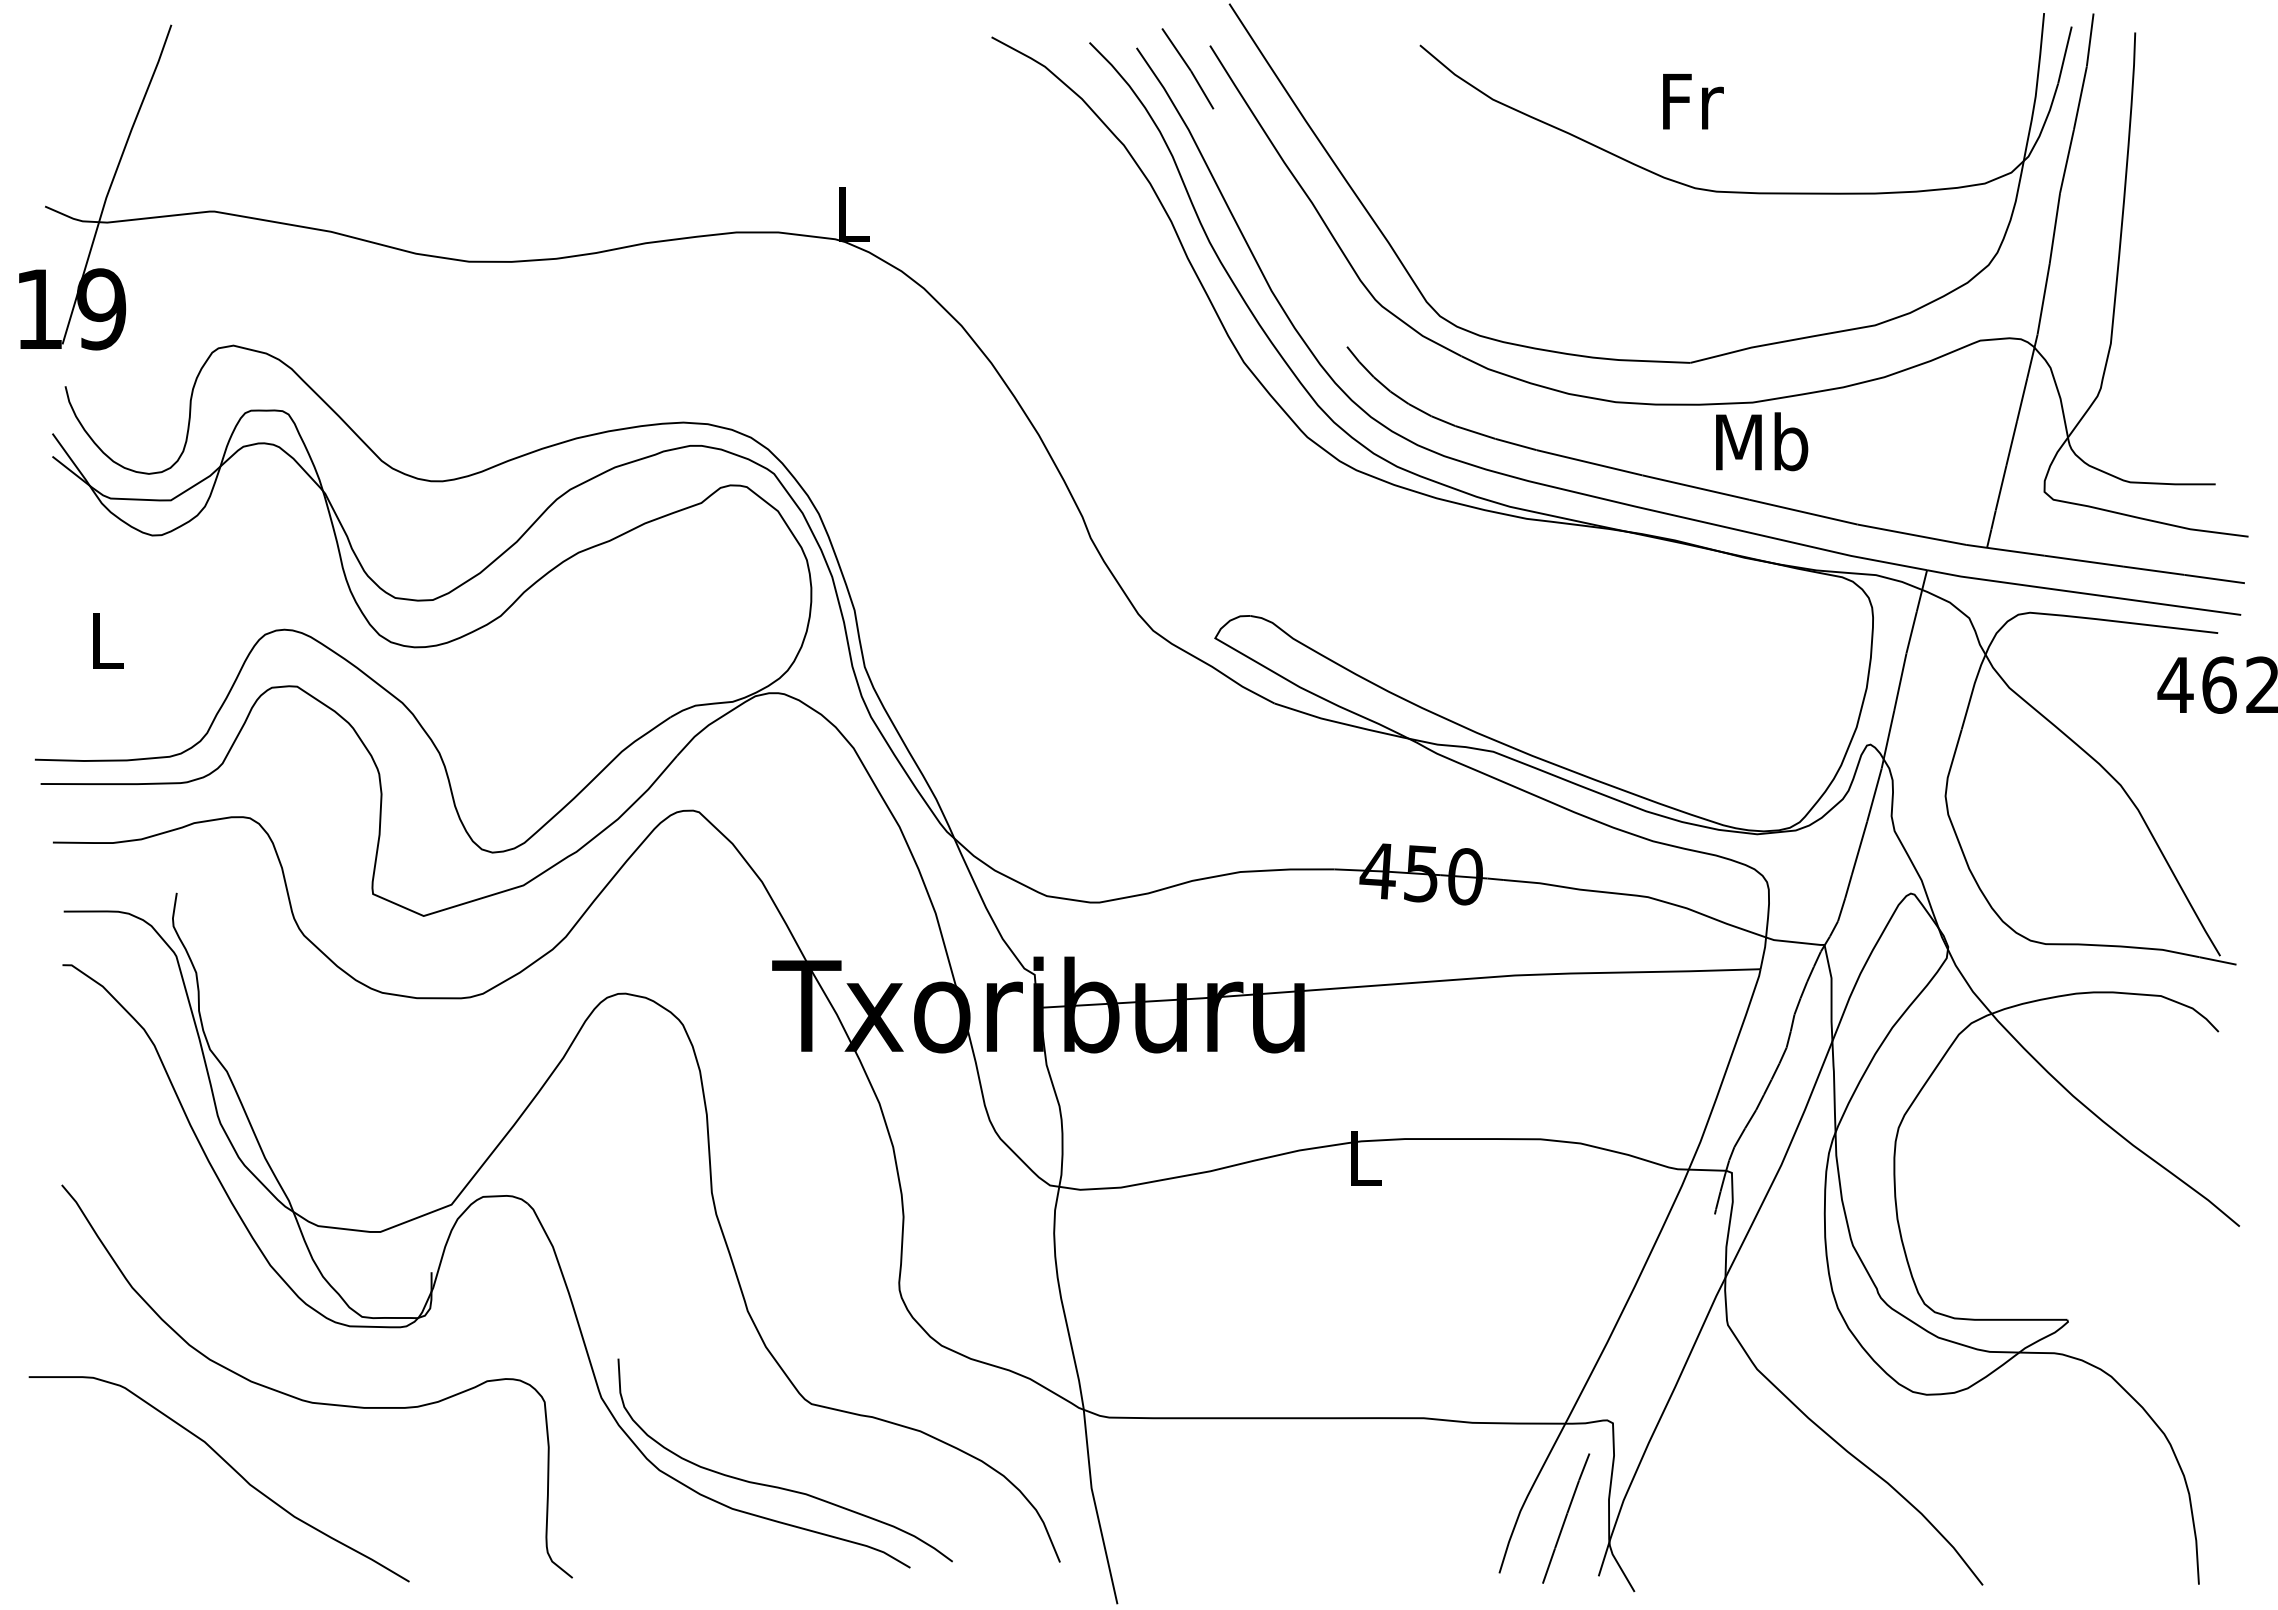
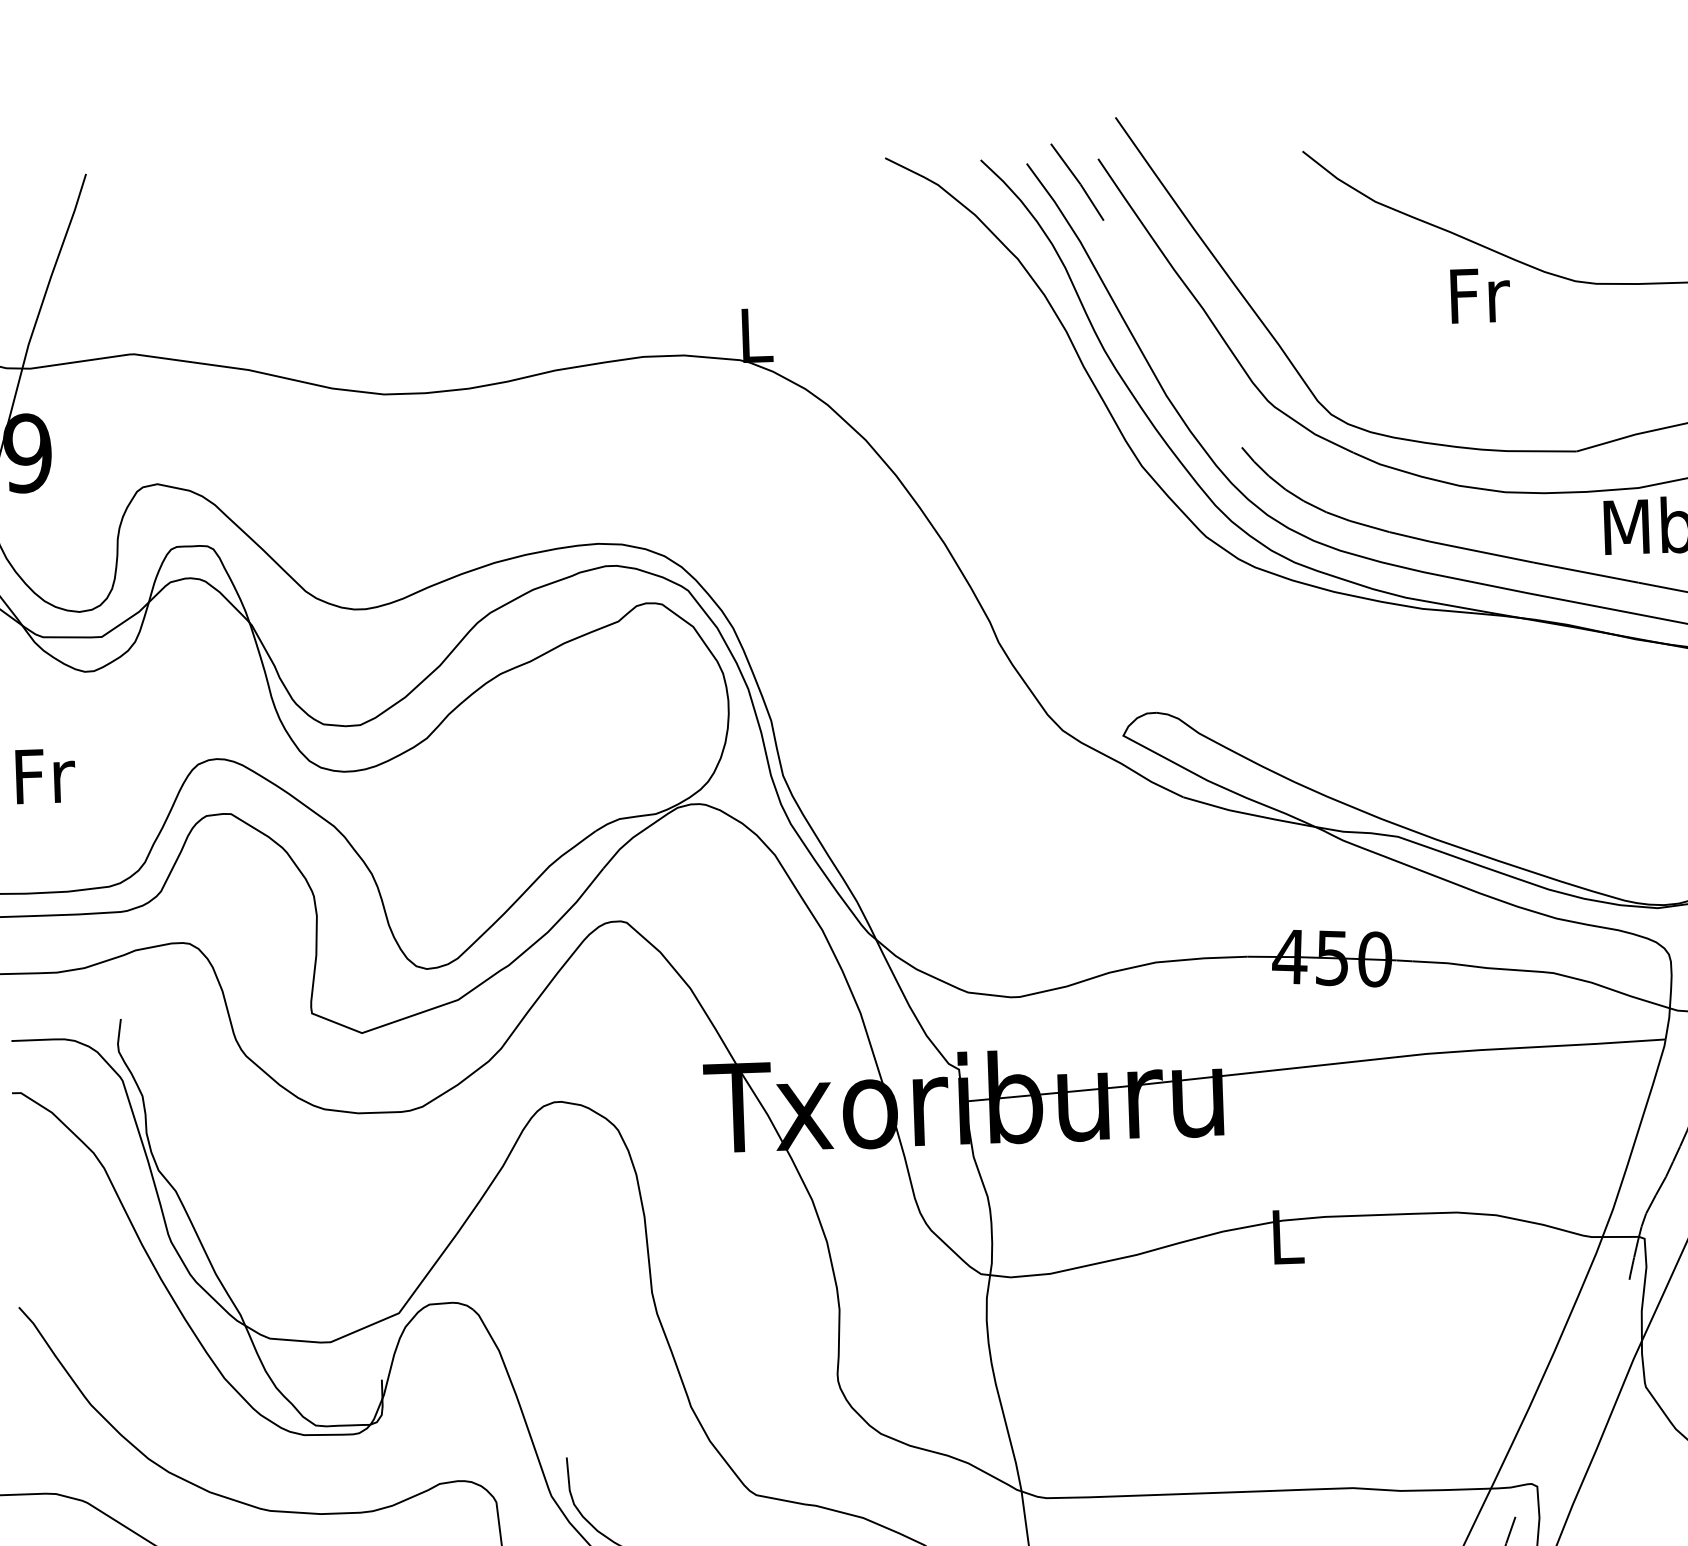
text: (1693, 101) -> (1480, 295), moved
text: (108, 640) -> (45, 775), L -> Fr

